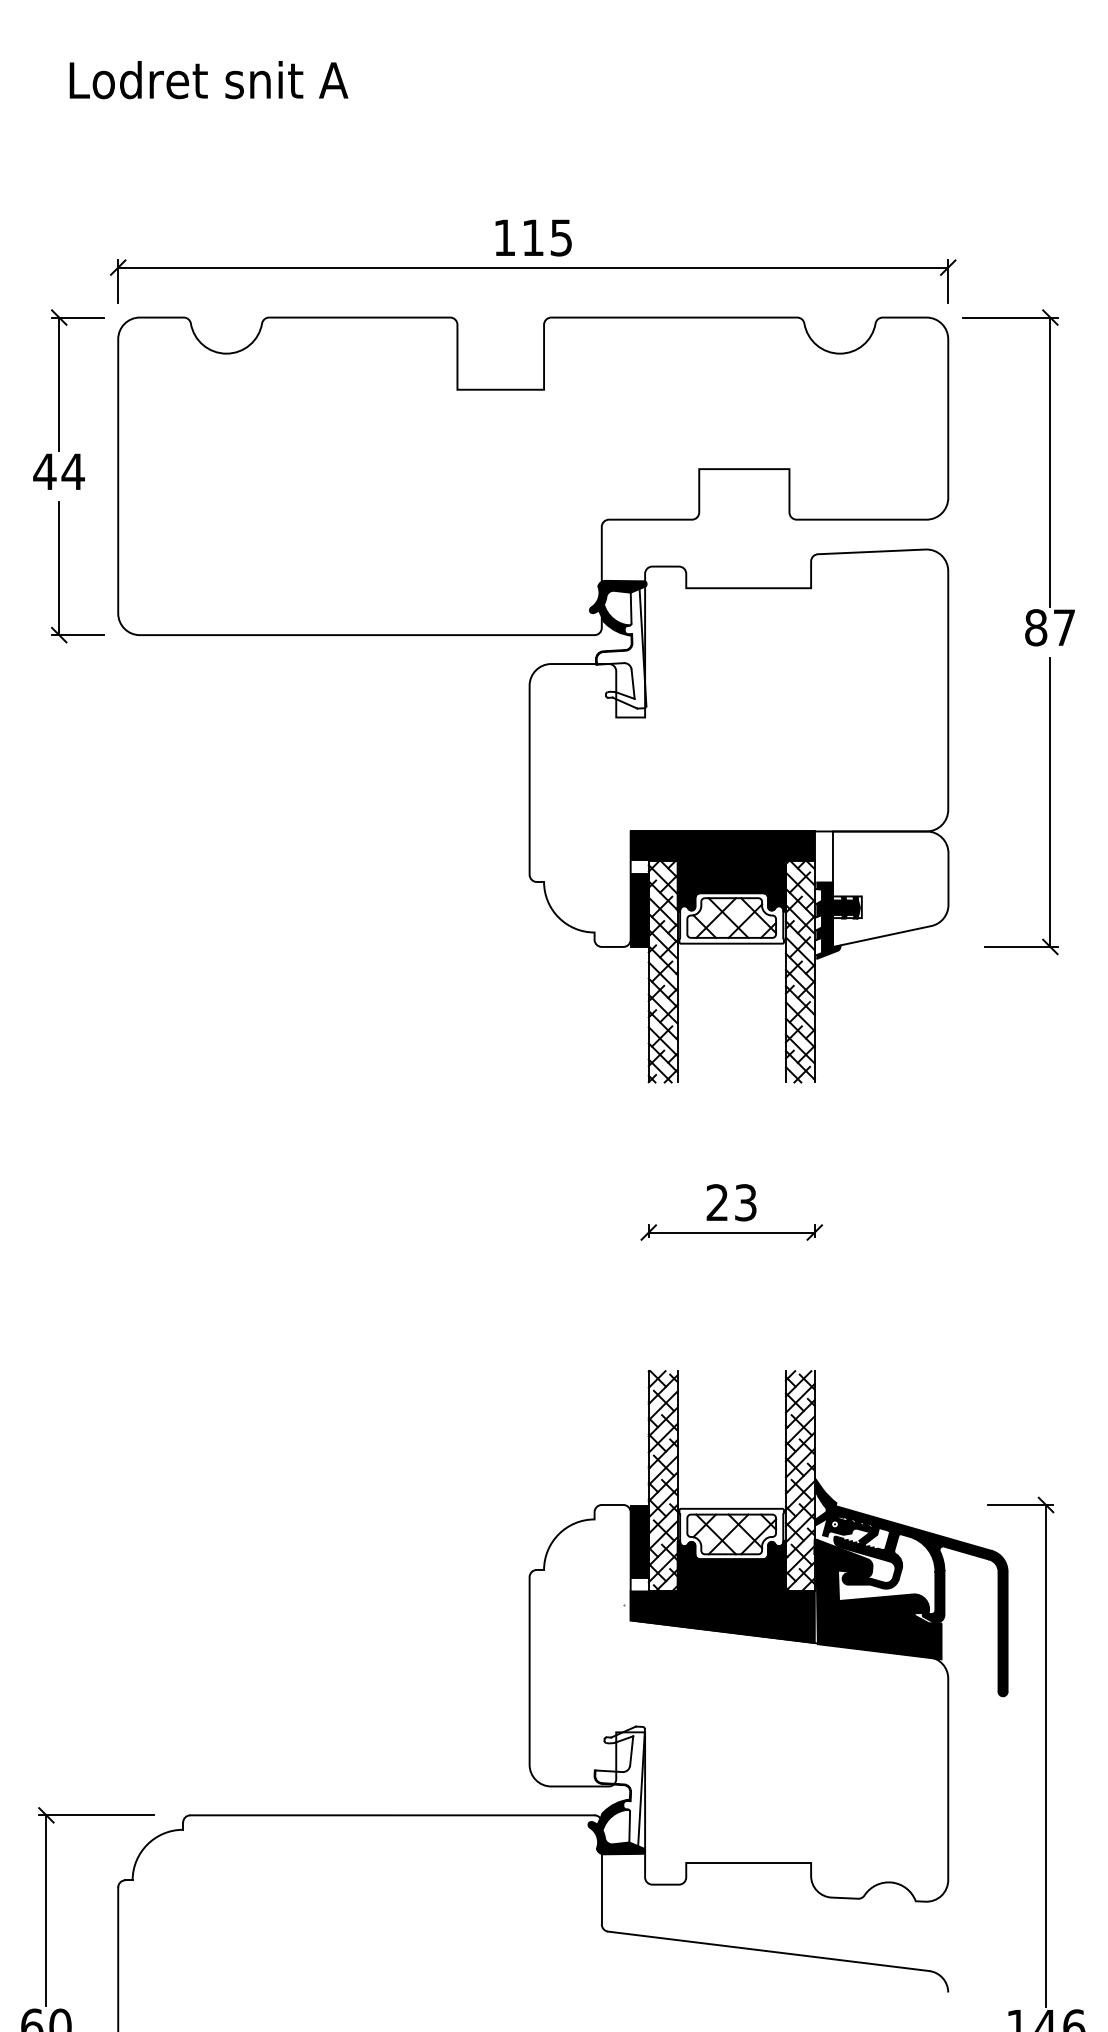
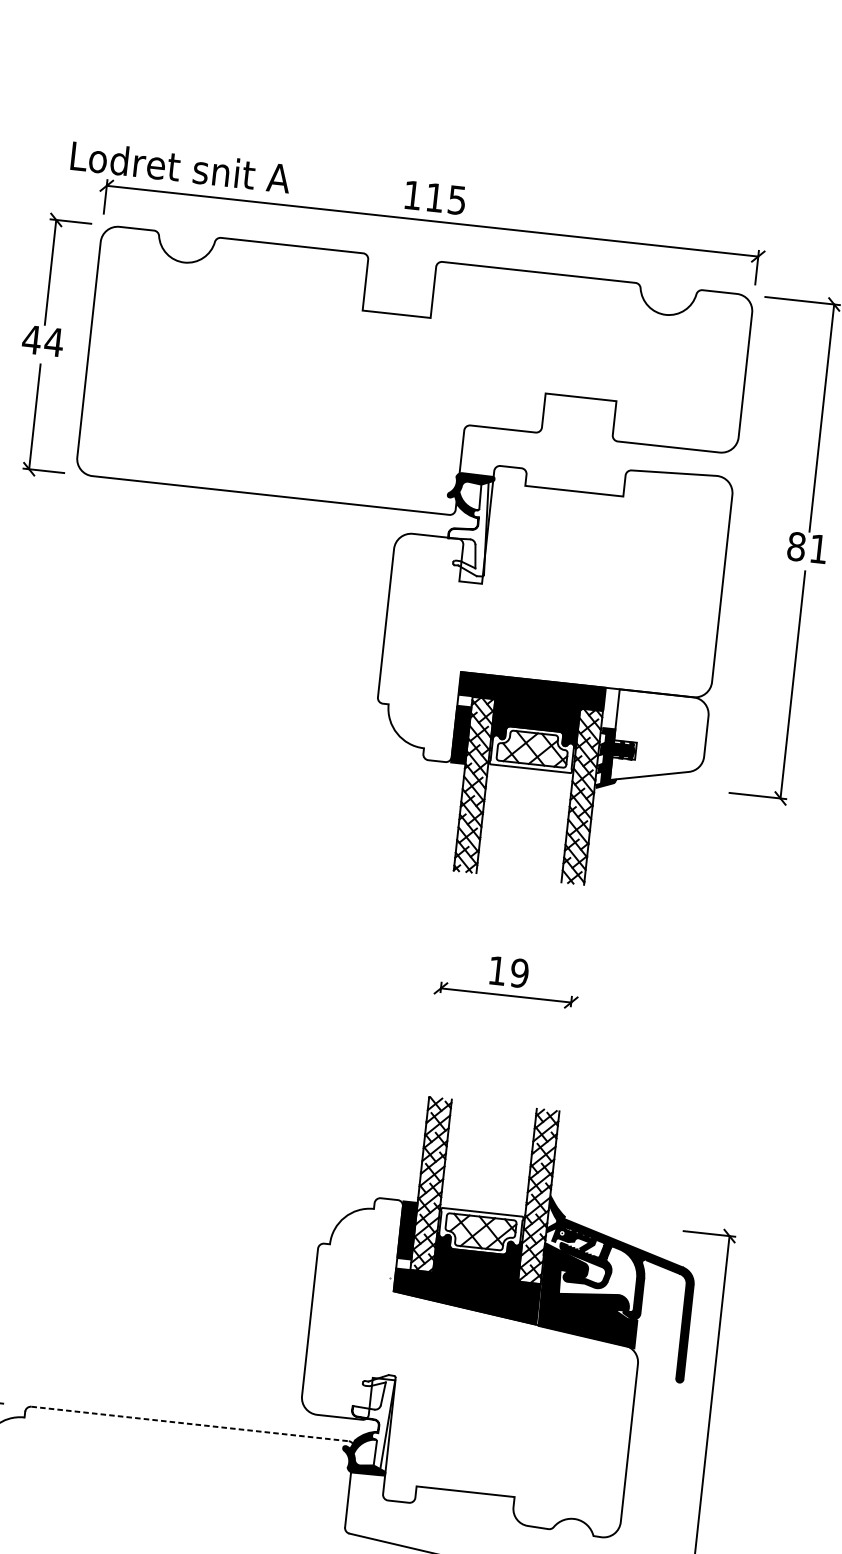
text: (208, 80) -> (180, 167), moved
text: (1064, 627) -> (818, 548), 87 -> 81
text: (731, 1202) -> (508, 971), 23 -> 19
line: (392, 1815) -> (190, 1424), solid -> dashed

